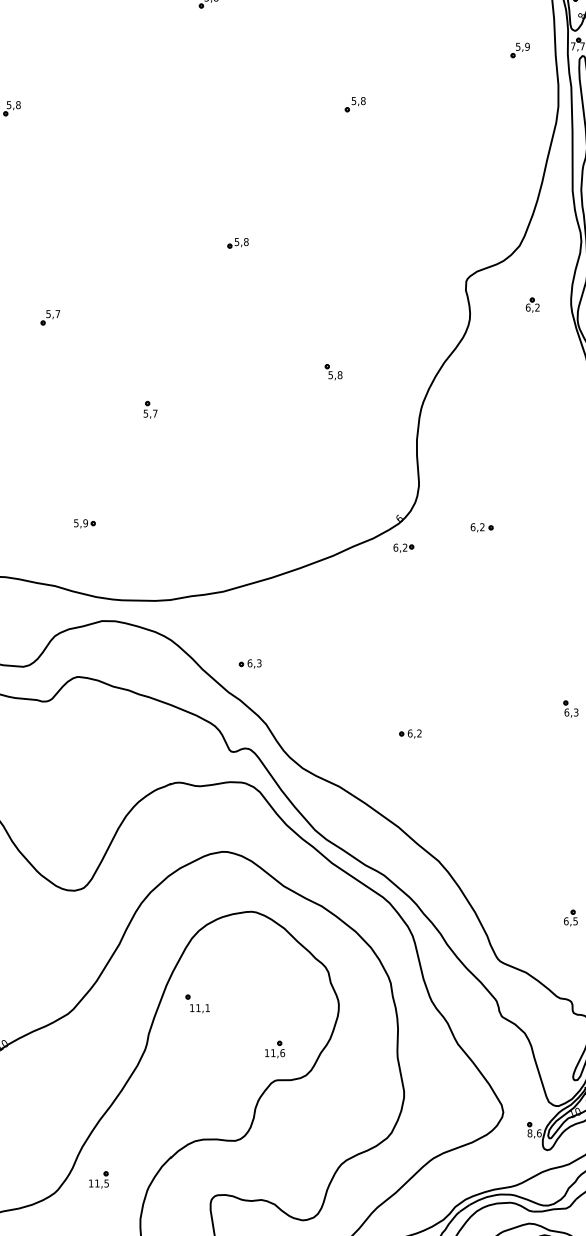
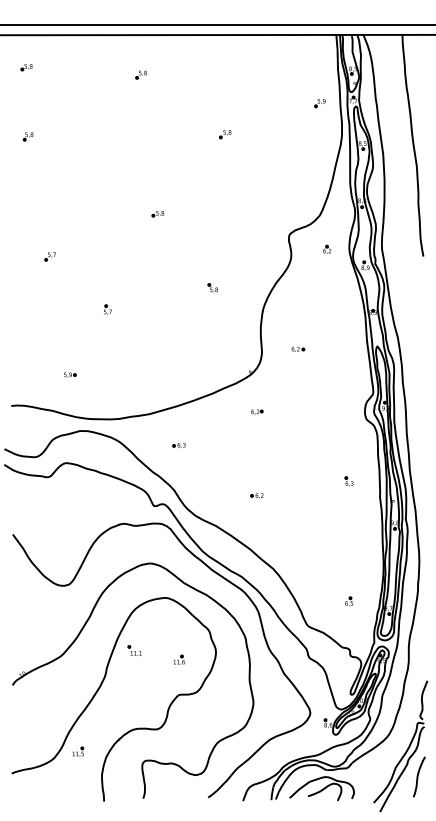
part: (482, 526) -> (298, 348), moved
part: (404, 547) -> (257, 411), moved
part: (249, 663) -> (178, 445), moved
part: (273, 1048) -> (178, 659), moved

